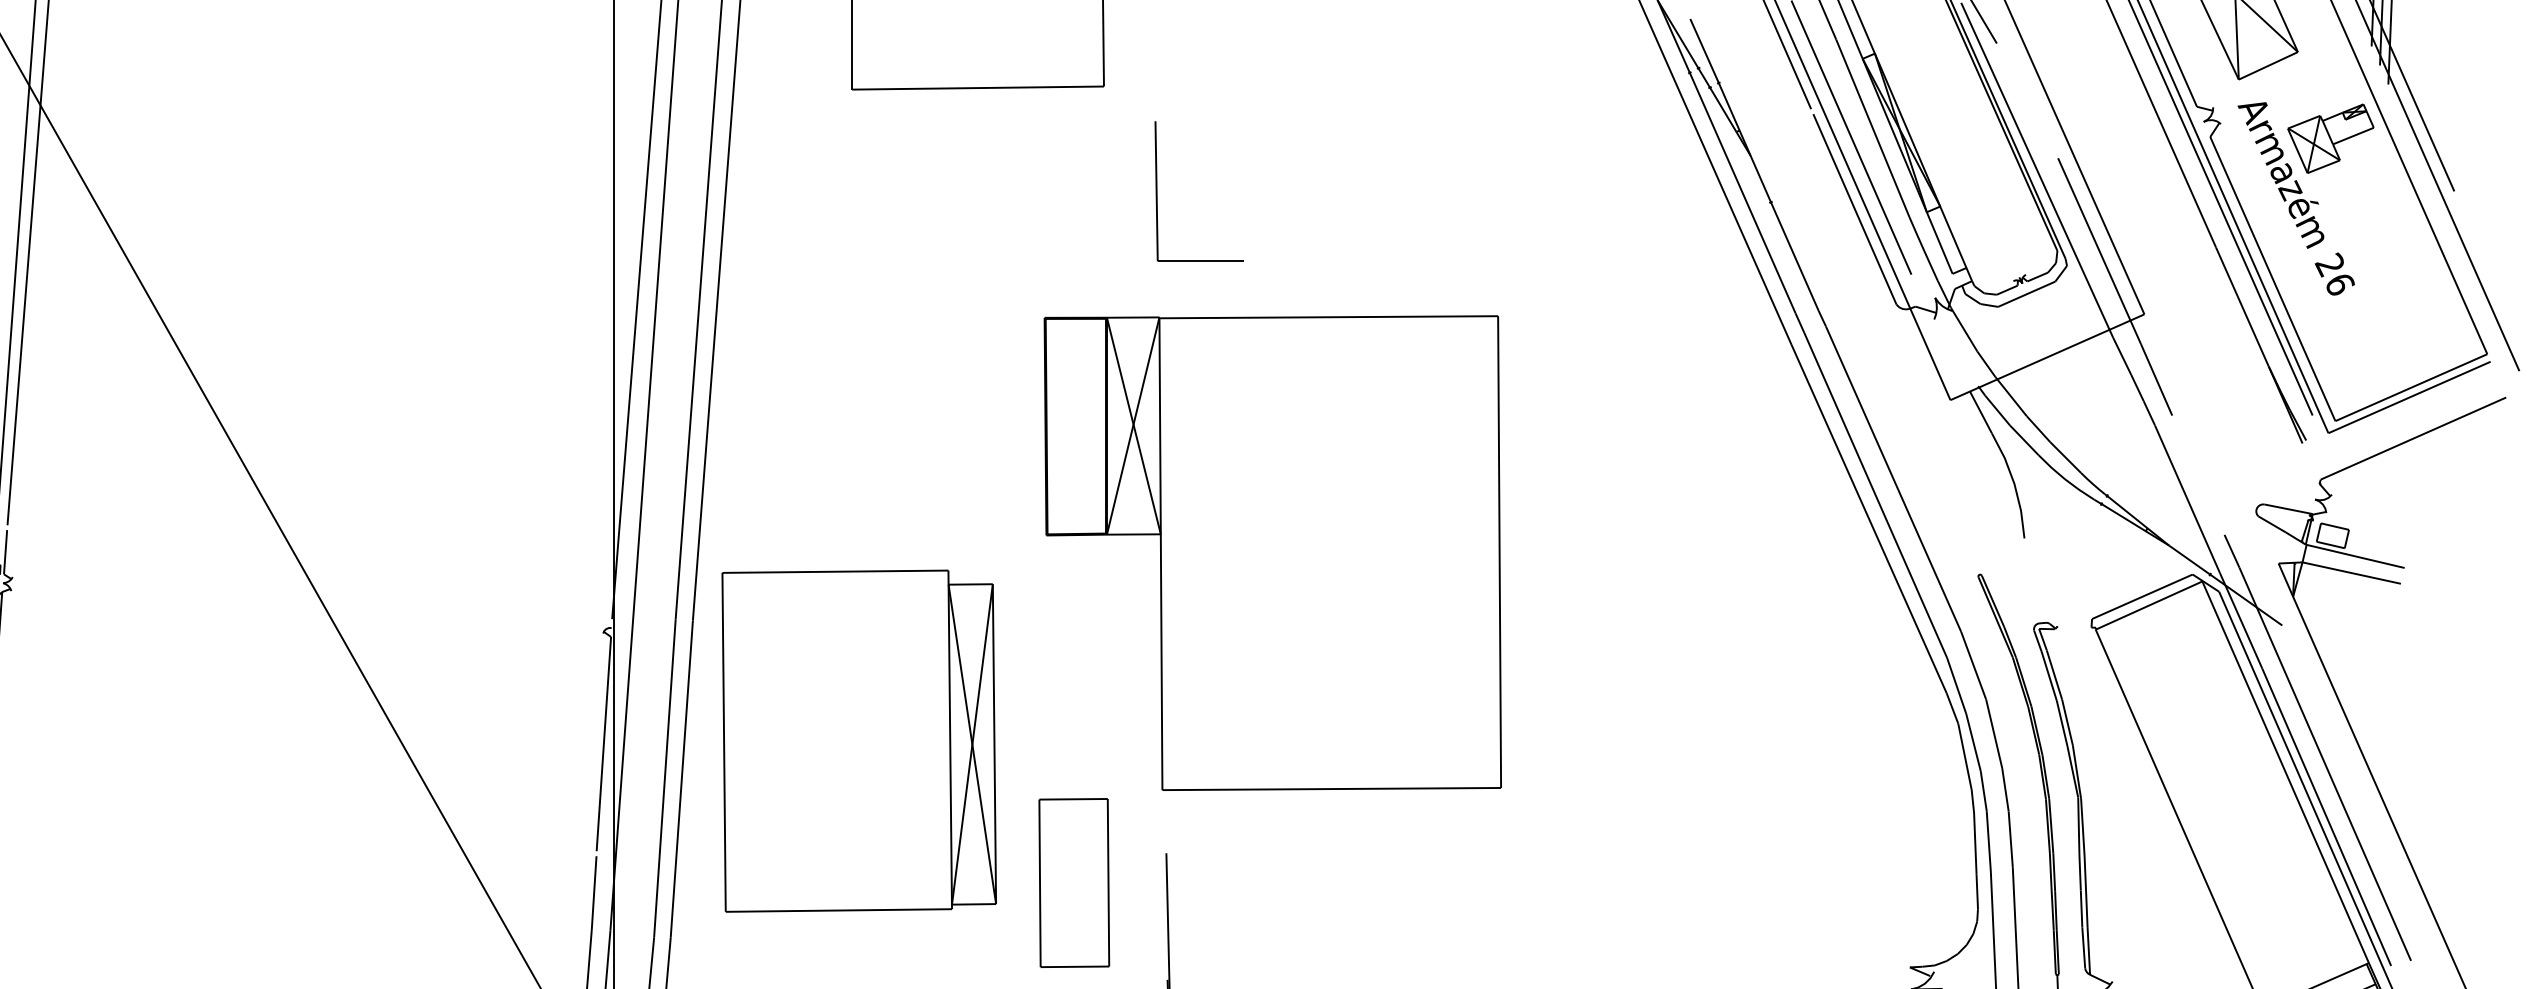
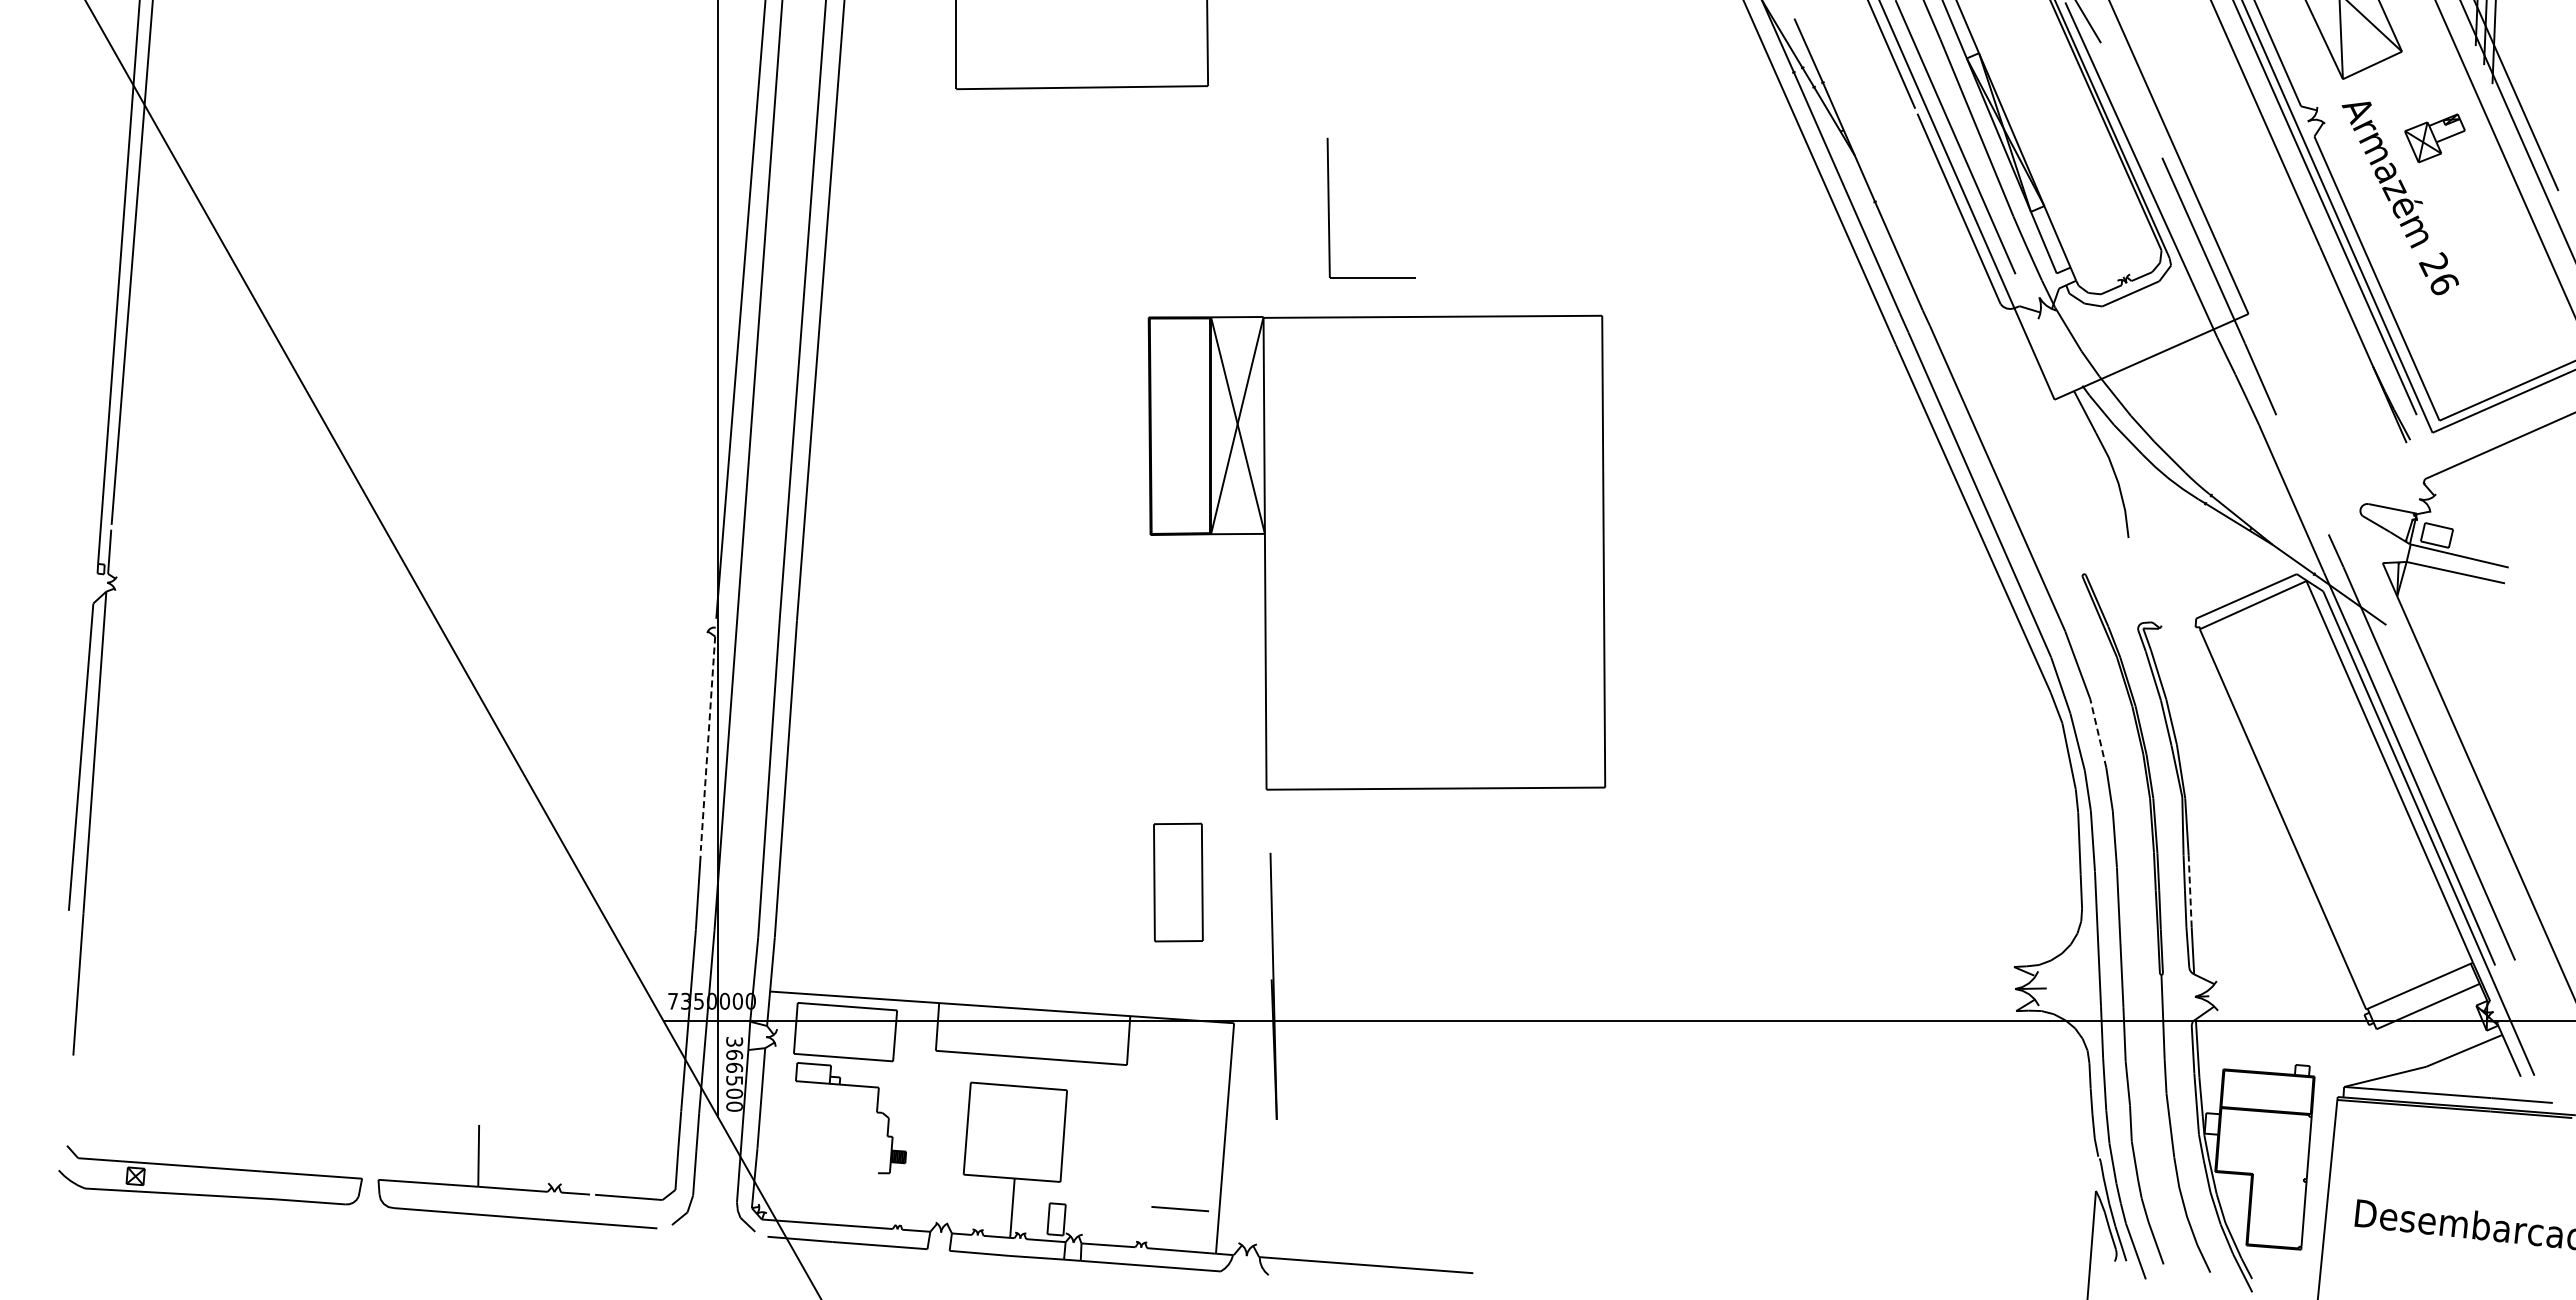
part: (2330, 138) -> (2434, 138), size x0.7
part: (1157, 190) -> (1329, 207), moved
line: (1994, 732) -> (2098, 732), solid -> dashed
part: (859, 740) -> (963, 740), removed
line: (603, 744) -> (707, 744), solid -> dashed
part: (1074, 882) -> (1178, 882), size x0.7
line: (2086, 891) -> (2190, 891), solid -> dashed

